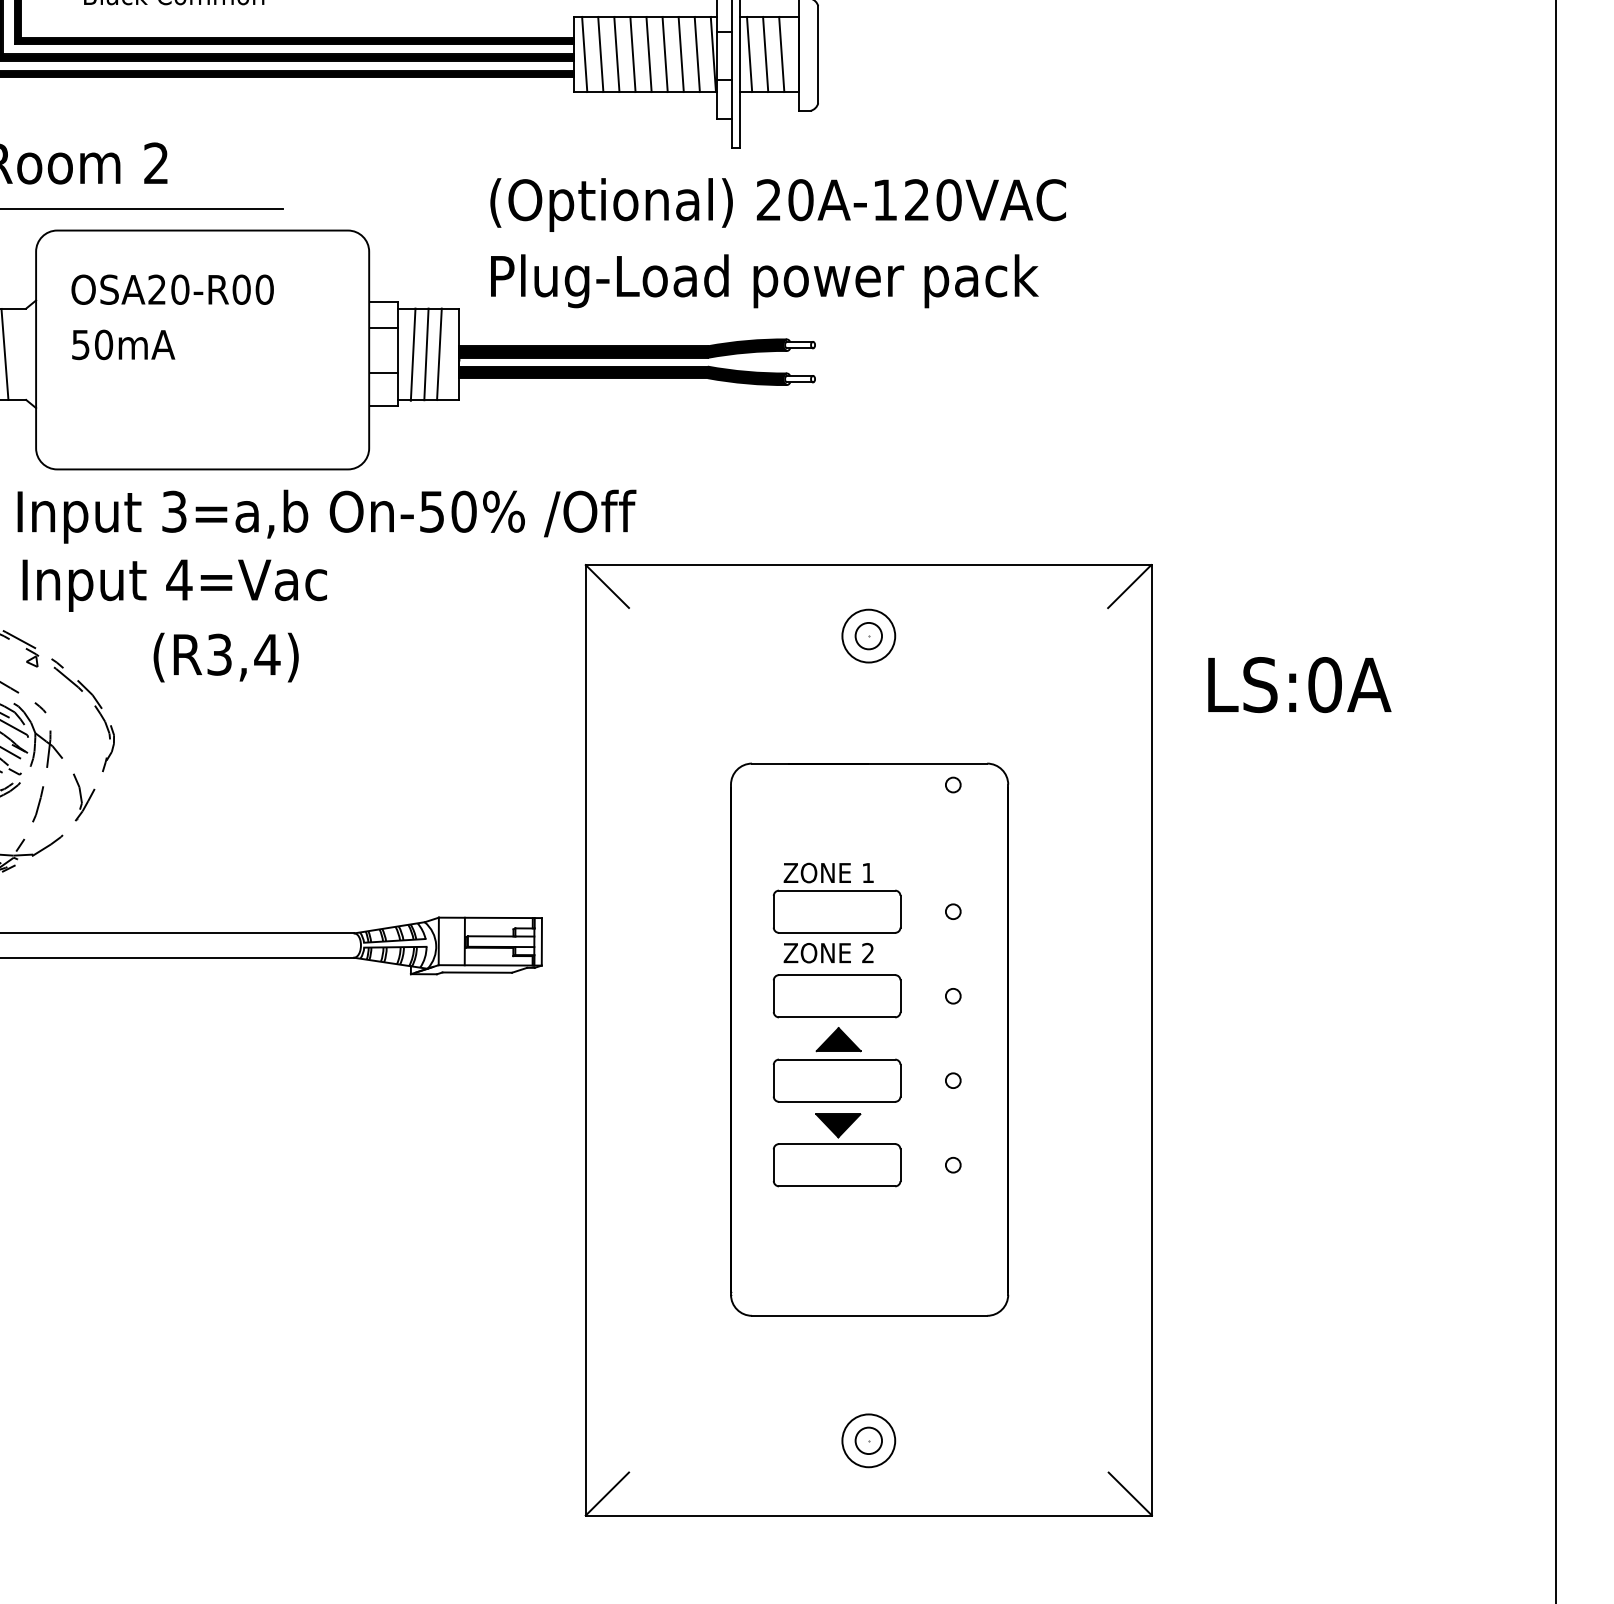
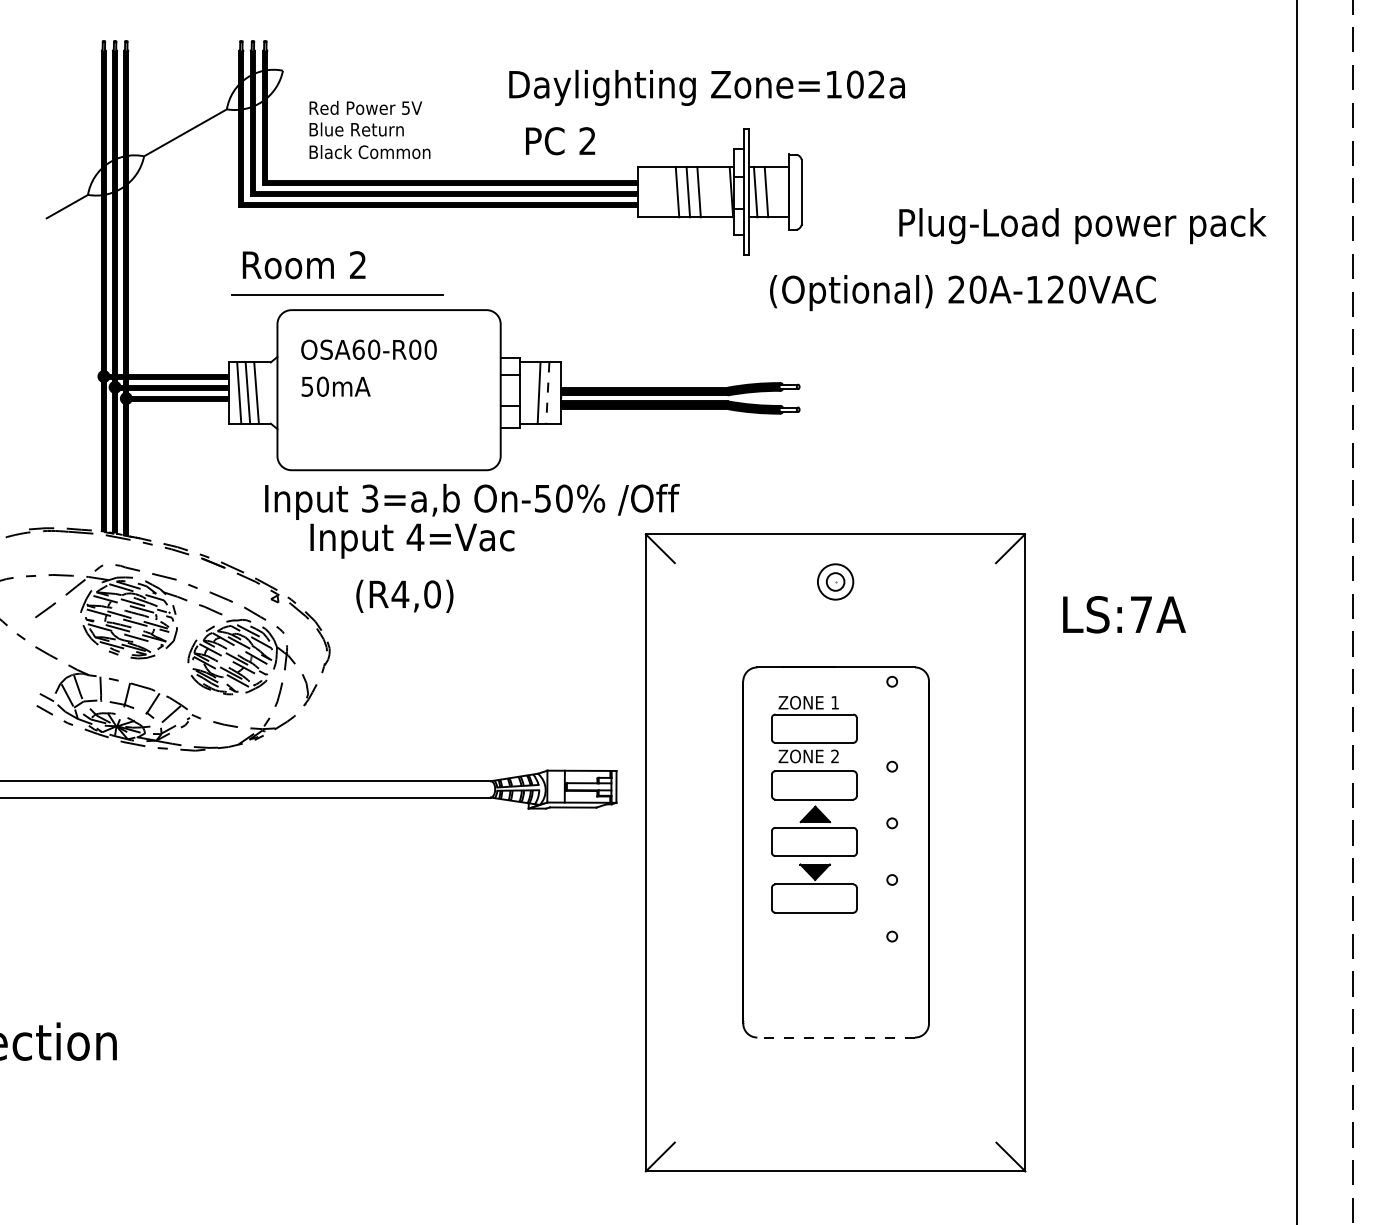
line: (583, 53) -> (644, 191), removed
line: (600, 53) -> (655, 191), removed
line: (616, 53) -> (666, 191), removed
line: (680, 53) -> (709, 191), removed
line: (697, 53) -> (720, 191), removed
line: (780, 53) -> (776, 191), removed
text: (777, 205) -> (962, 293), moved
text: (764, 281) -> (1082, 226), moved
text: (157, 289) -> (358, 349), OSA20-R00 -> OSA60-R00
line: (412, 354) -> (529, 393), removed
line: (438, 354) -> (547, 393), solid -> dashed
text: (174, 584) -> (412, 540), moved
text: (243, 654) -> (416, 594), (R3,4) -> (R4,0)
text: (1325, 684) -> (1141, 614), LS:0A -> LS:7A
part: (837, 1024) -> (814, 804), moved
line: (870, 1315) -> (836, 1037), solid -> dashed
part: (868, 1439) -> (835, 1120), removed

